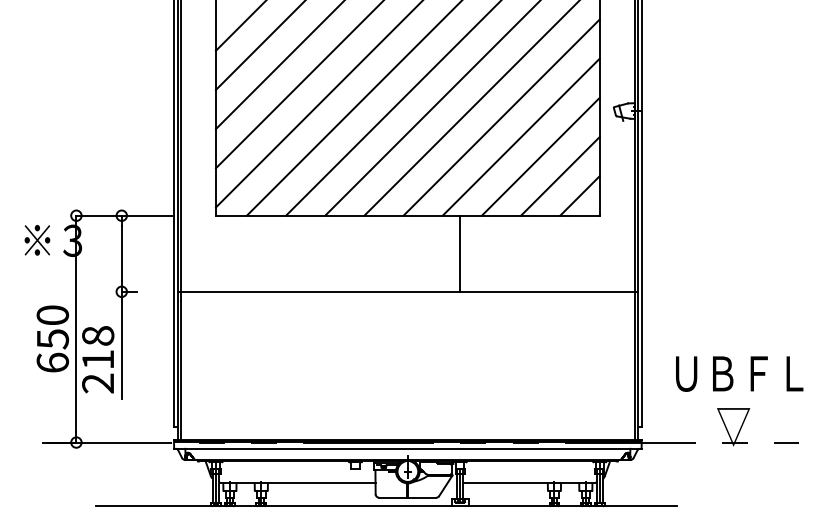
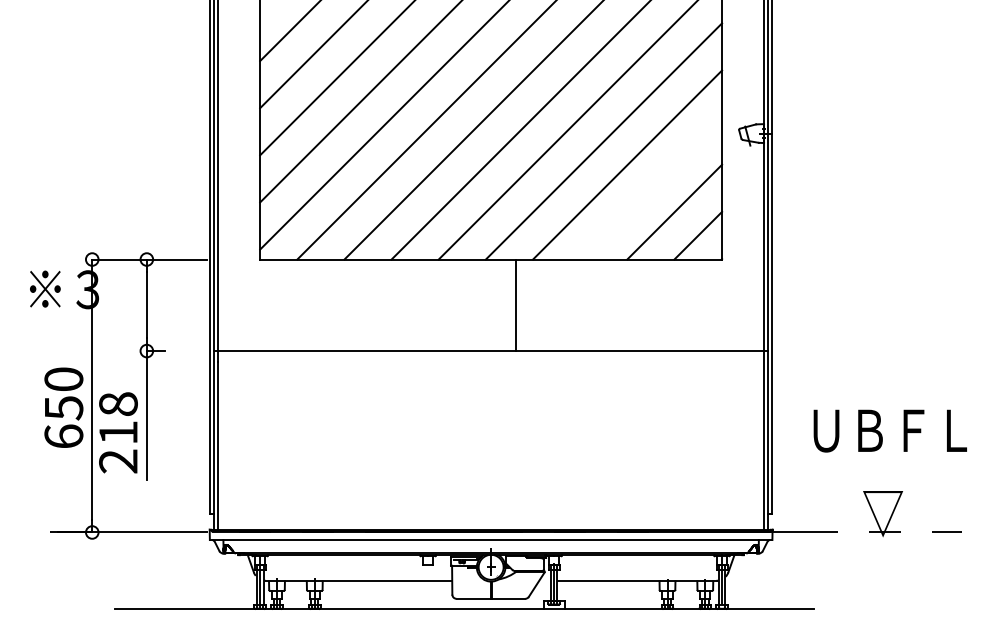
line: (541, 156) -> (651, 188), removed
line: (460, 253) -> (516, 305), moved
text: (738, 373) -> (889, 430), moved

